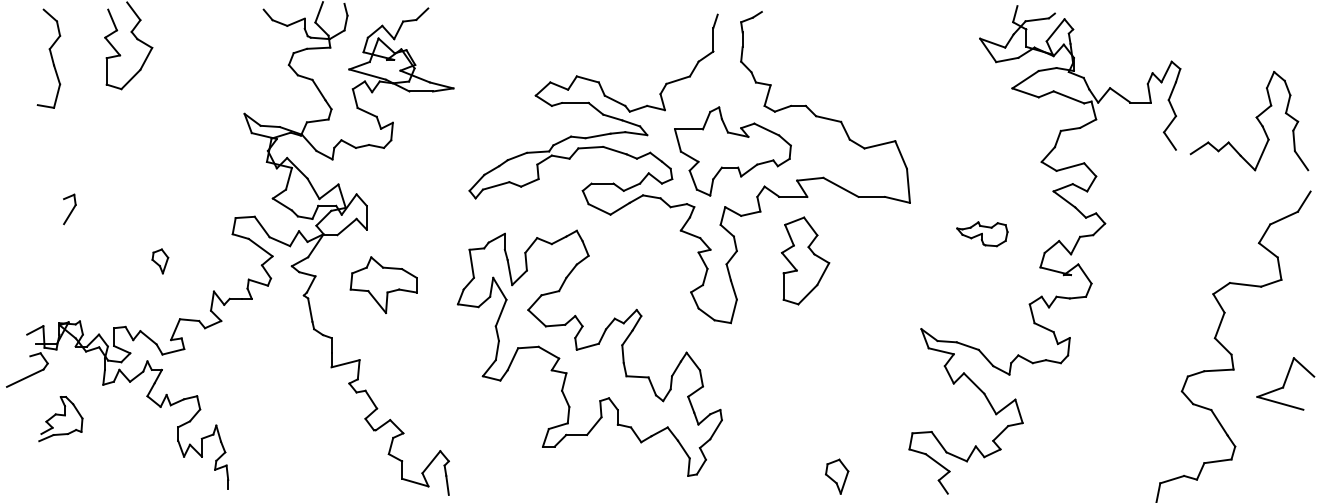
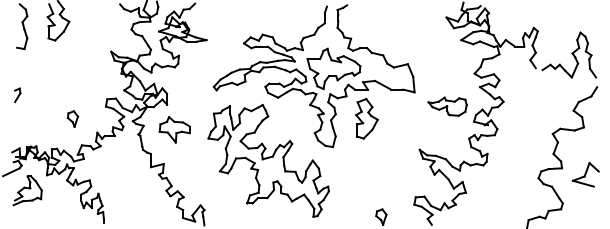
part: (69, 207) -> (17, 94), moved
part: (982, 233) -> (447, 106), size x1.67
part: (159, 260) -> (72, 118), size x1.43
part: (60, 418) -> (27, 190), size x1.43

